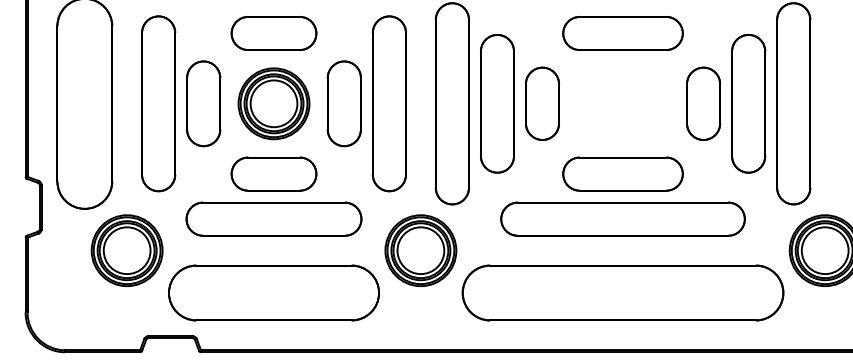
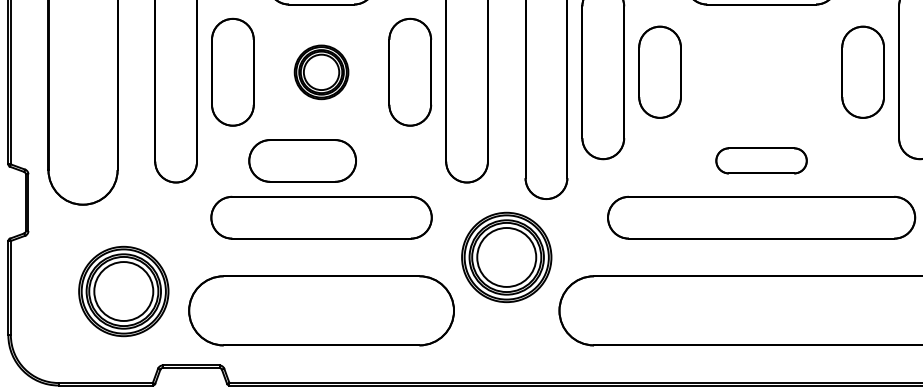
part: (273, 103) -> (320, 71), size x0.6
part: (273, 173) -> (302, 160), moved
part: (622, 173) -> (760, 160), size x0.6
part: (126, 250) -> (122, 291), moved

